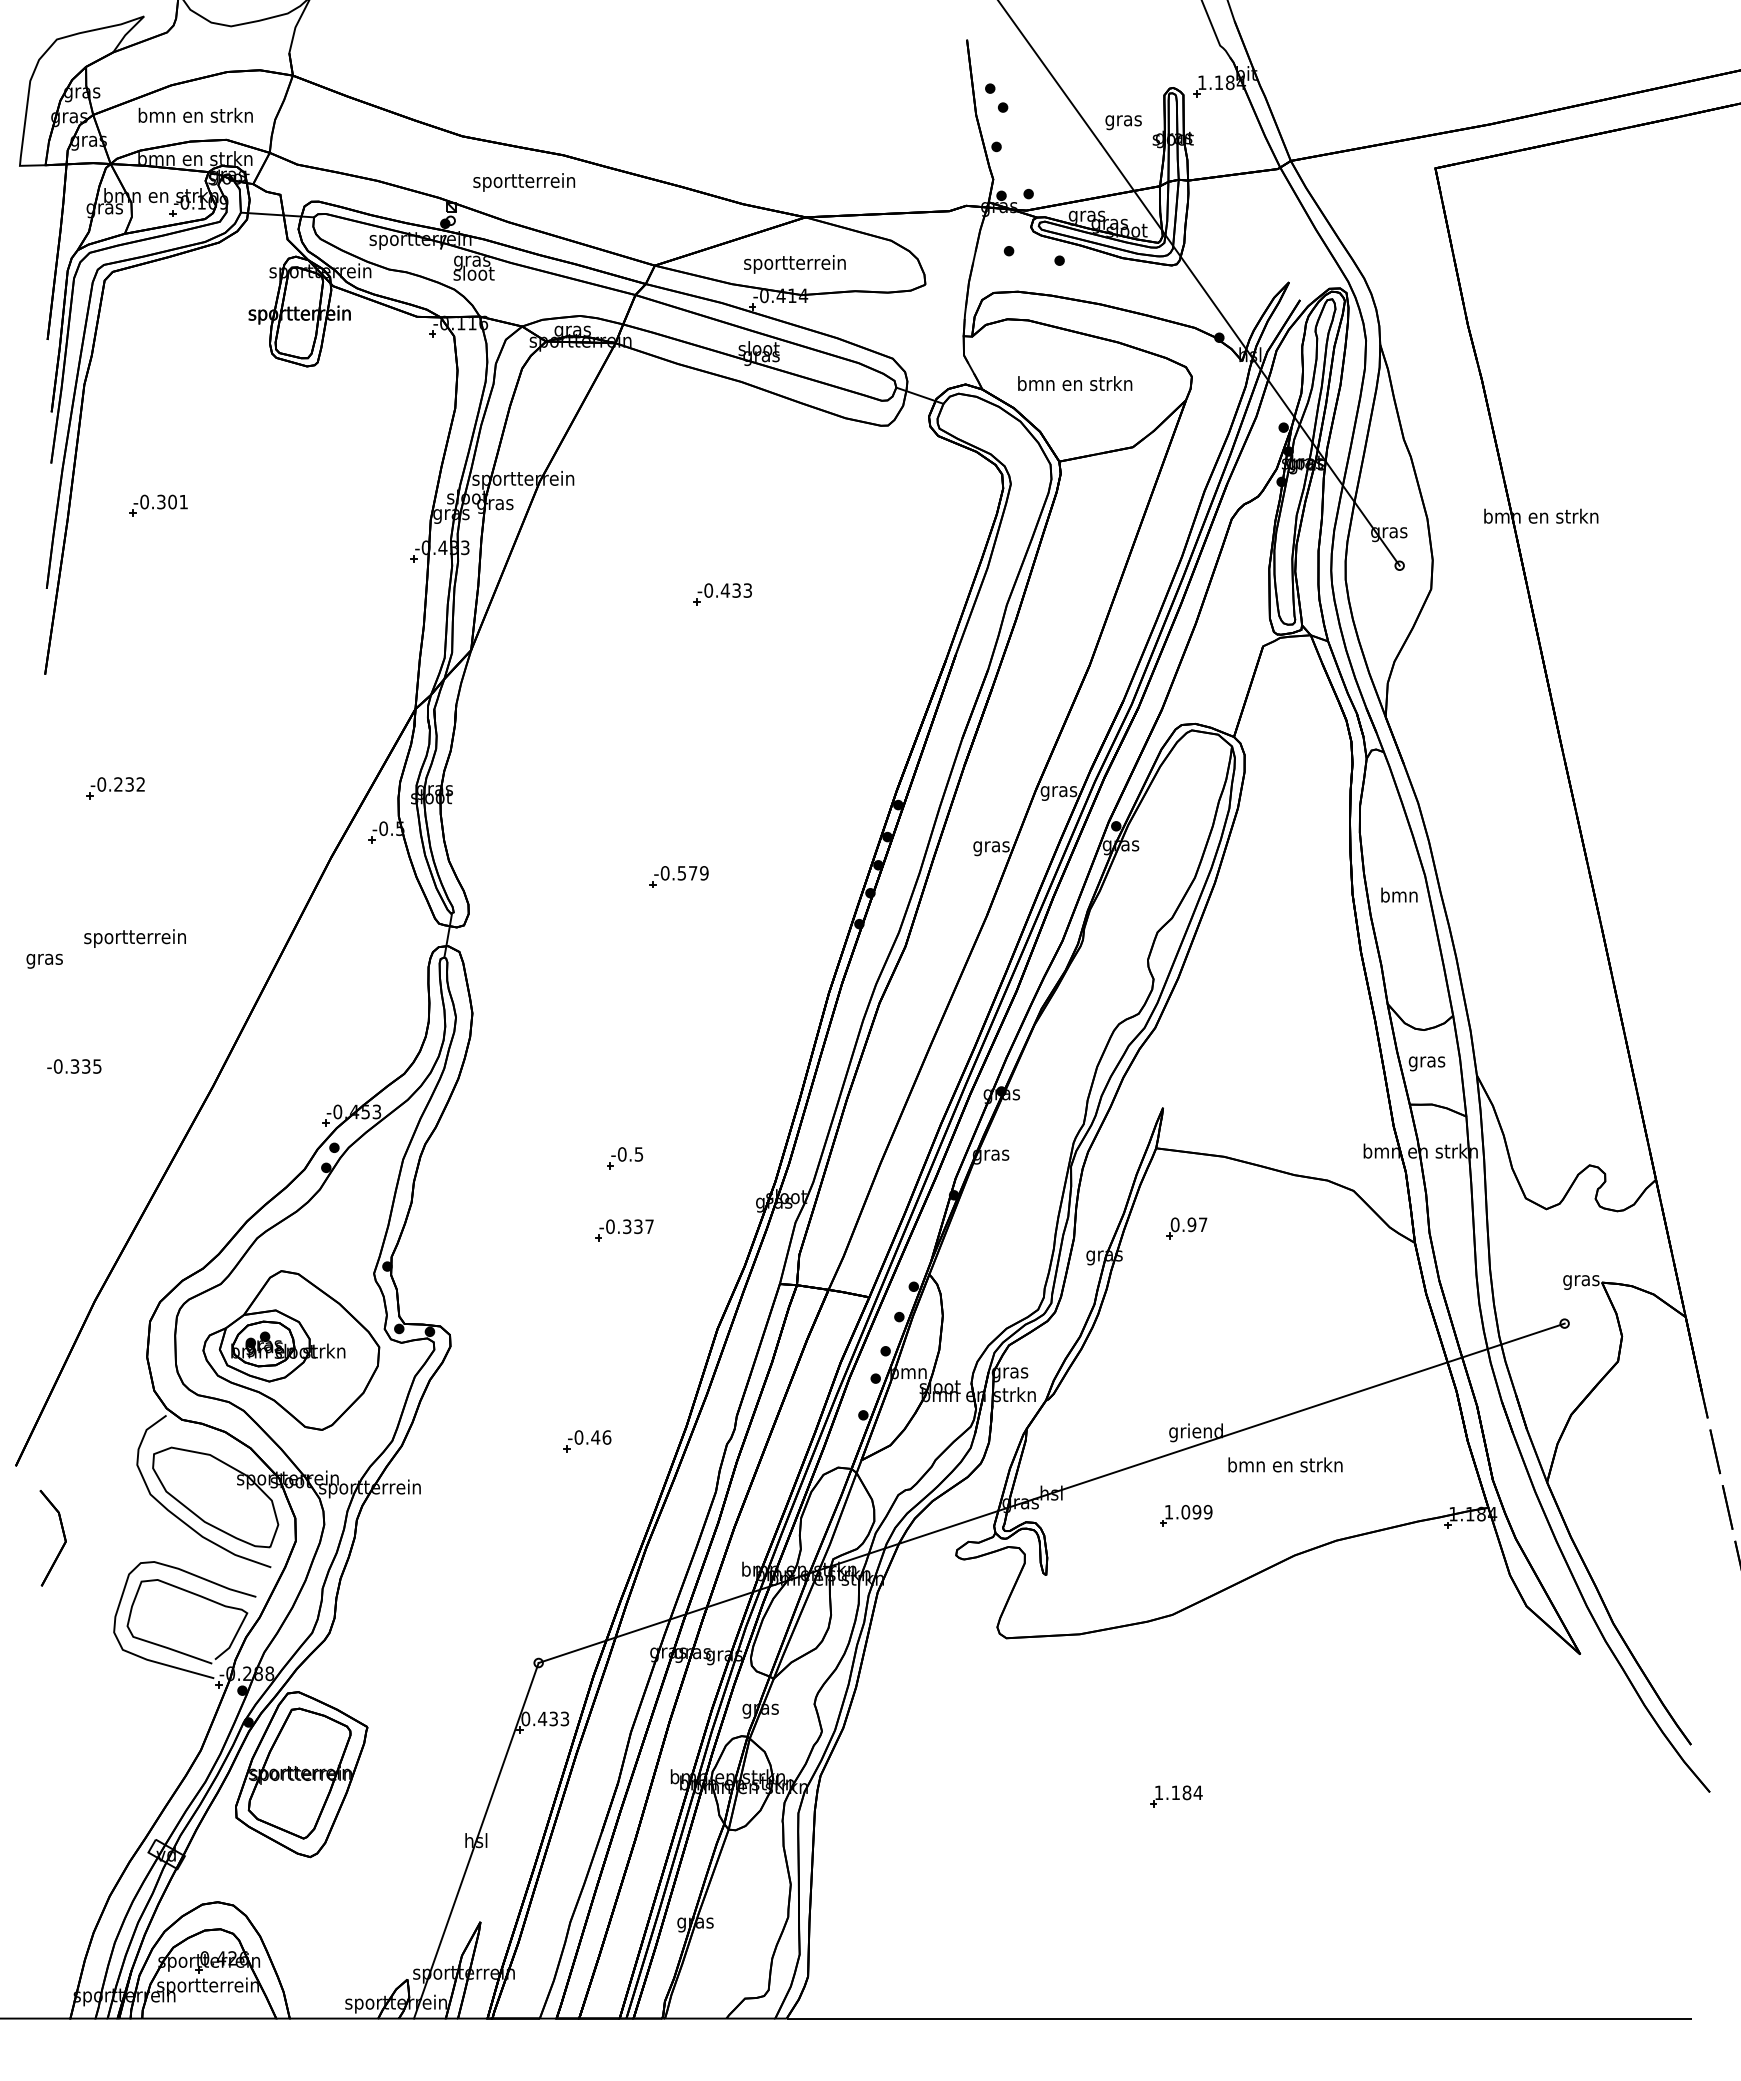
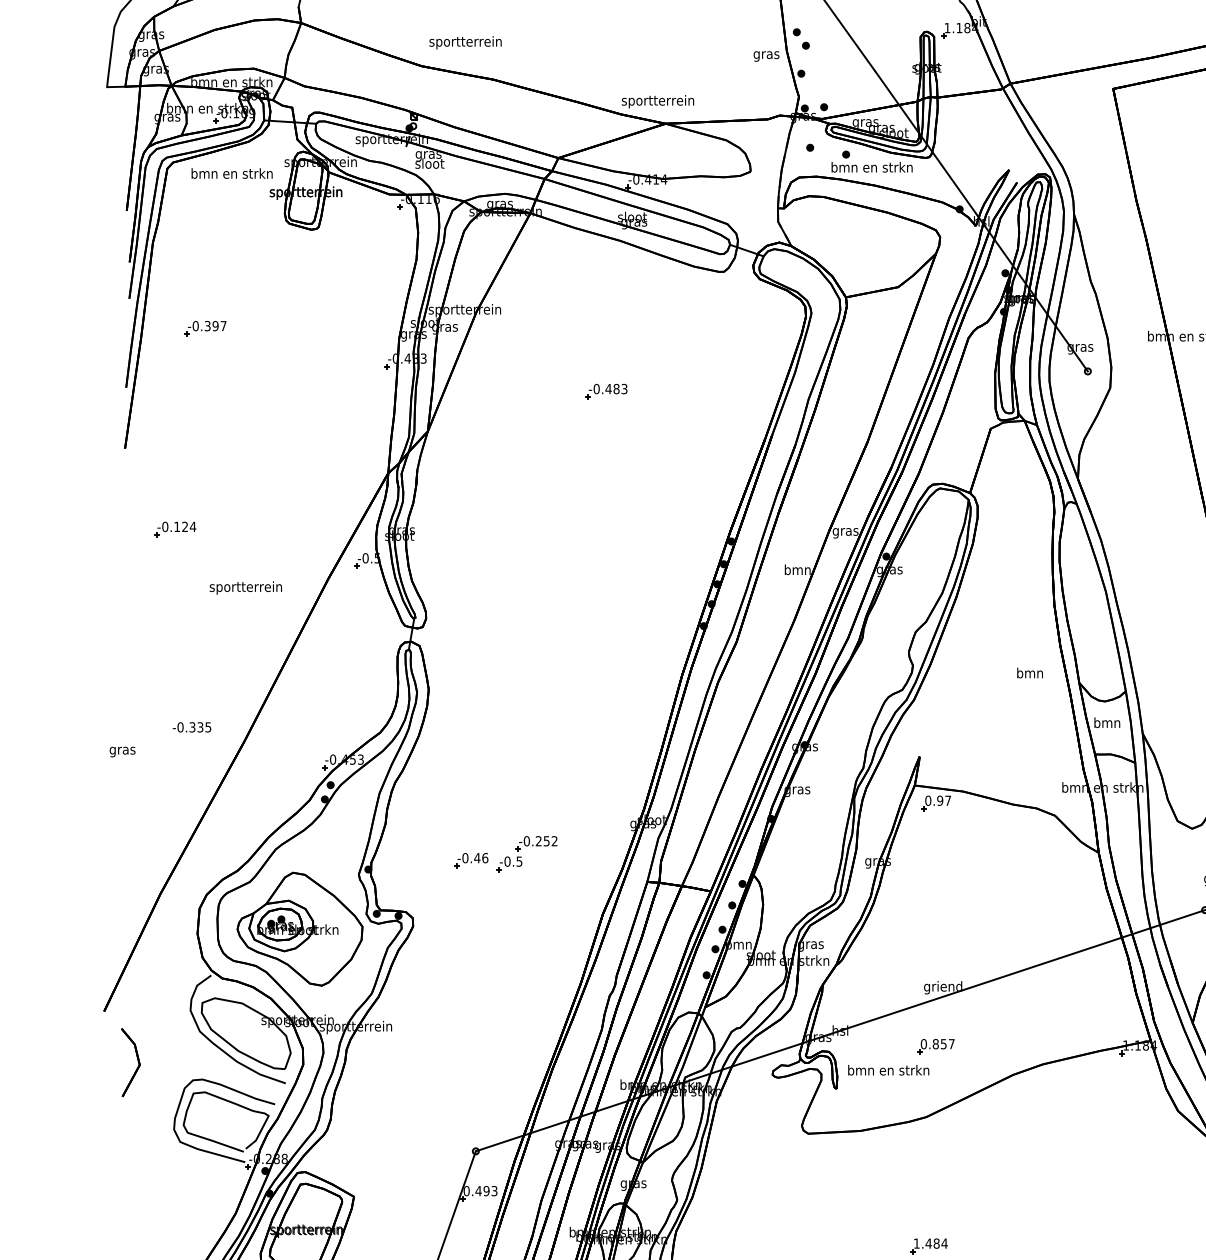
text: (195, 114) -> (231, 172), moved
text: (1123, 122) -> (766, 56), moved
text: (524, 182) -> (465, 42), moved
text: (794, 264) -> (657, 101), moved
text: (1075, 383) -> (872, 167), moved
text: (177, 502) -> (219, 326), -0.301 -> -0.397
text: (736, 590) -> (616, 389), -0.433 -> -0.483
text: (129, 784) -> (185, 526), -0.232 -> -0.124
text: (991, 846) -> (797, 570), gras -> bmn
part: (678, 876) -> (575, 592), removed
text: (1399, 894) -> (1030, 672), moved
text: (134, 938) -> (245, 588), moved
text: (44, 960) -> (122, 751), moved
text: (1426, 1061) -> (1106, 723), gras -> bmn
text: (74, 1066) -> (192, 727), moved
part: (624, 1158) -> (509, 864), moved
text: (638, 1226) -> (546, 841), -0.337 -> -0.252
part: (1186, 1228) -> (936, 803), moved
part: (587, 1441) -> (471, 860), moved
text: (1285, 1464) -> (888, 1069), moved
text: (1188, 1511) -> (937, 1043), 1.099 -> 0.857
text: (553, 1718) -> (486, 1190), 0.433 -> 0.493
text: (1175, 1792) -> (928, 1243), 1.184 -> 1.484

